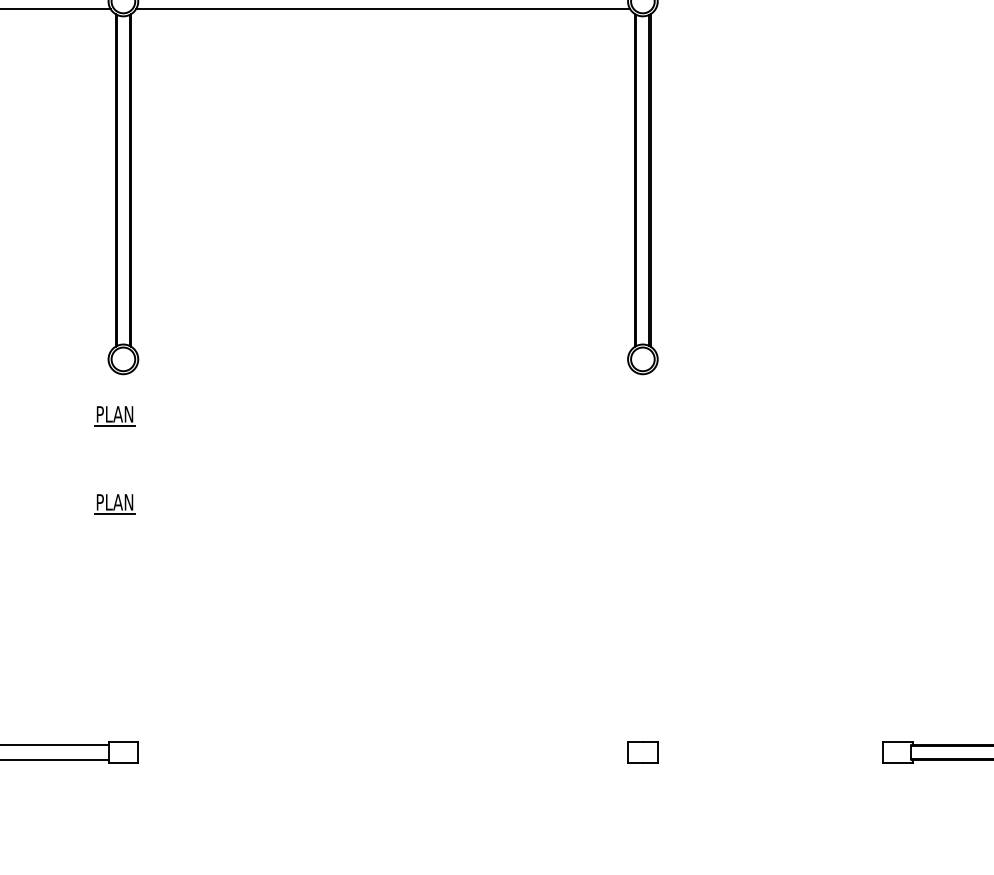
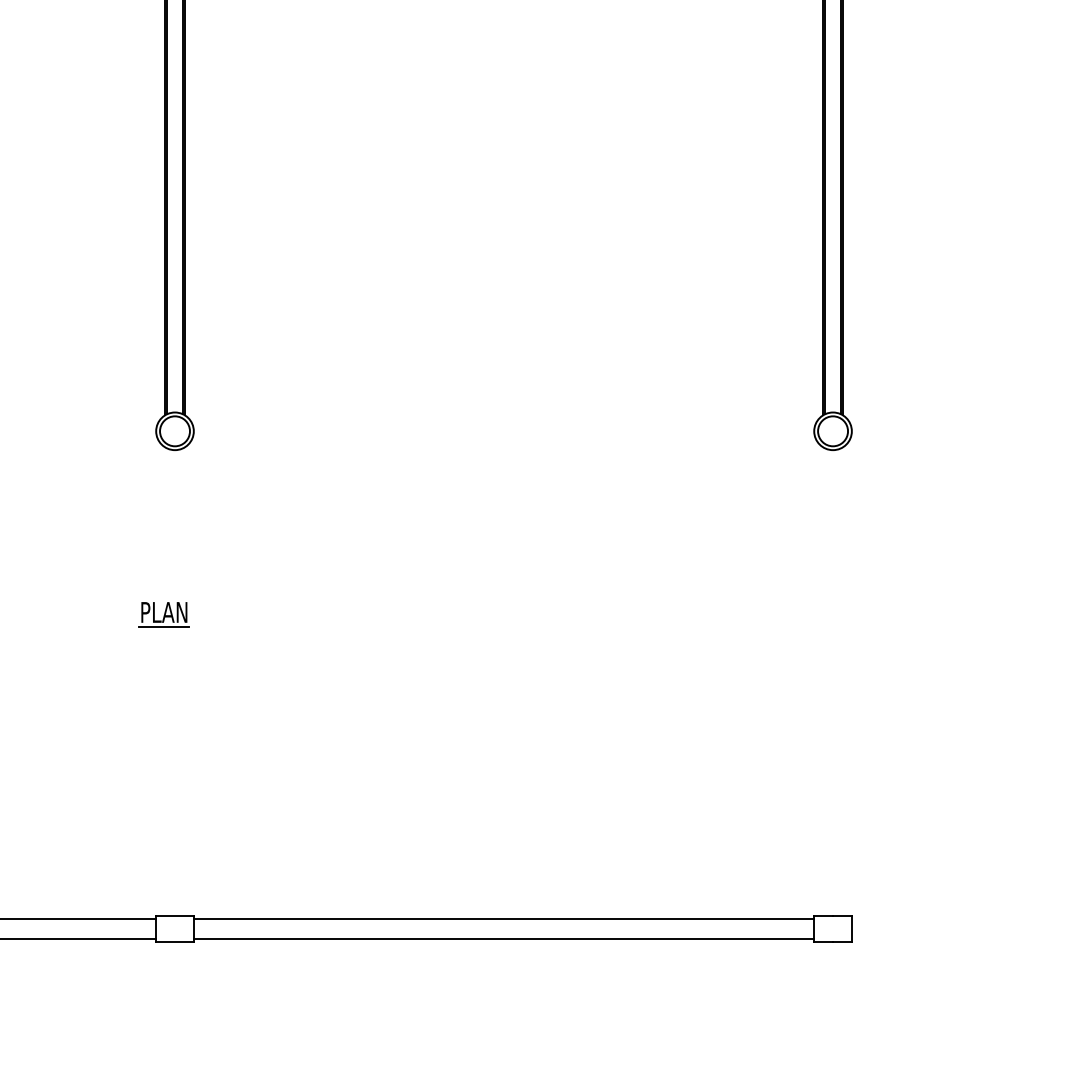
part: (114, 416) -> (163, 503), removed
line: (383, 744) -> (504, 919), added
line: (383, 760) -> (504, 939), added

